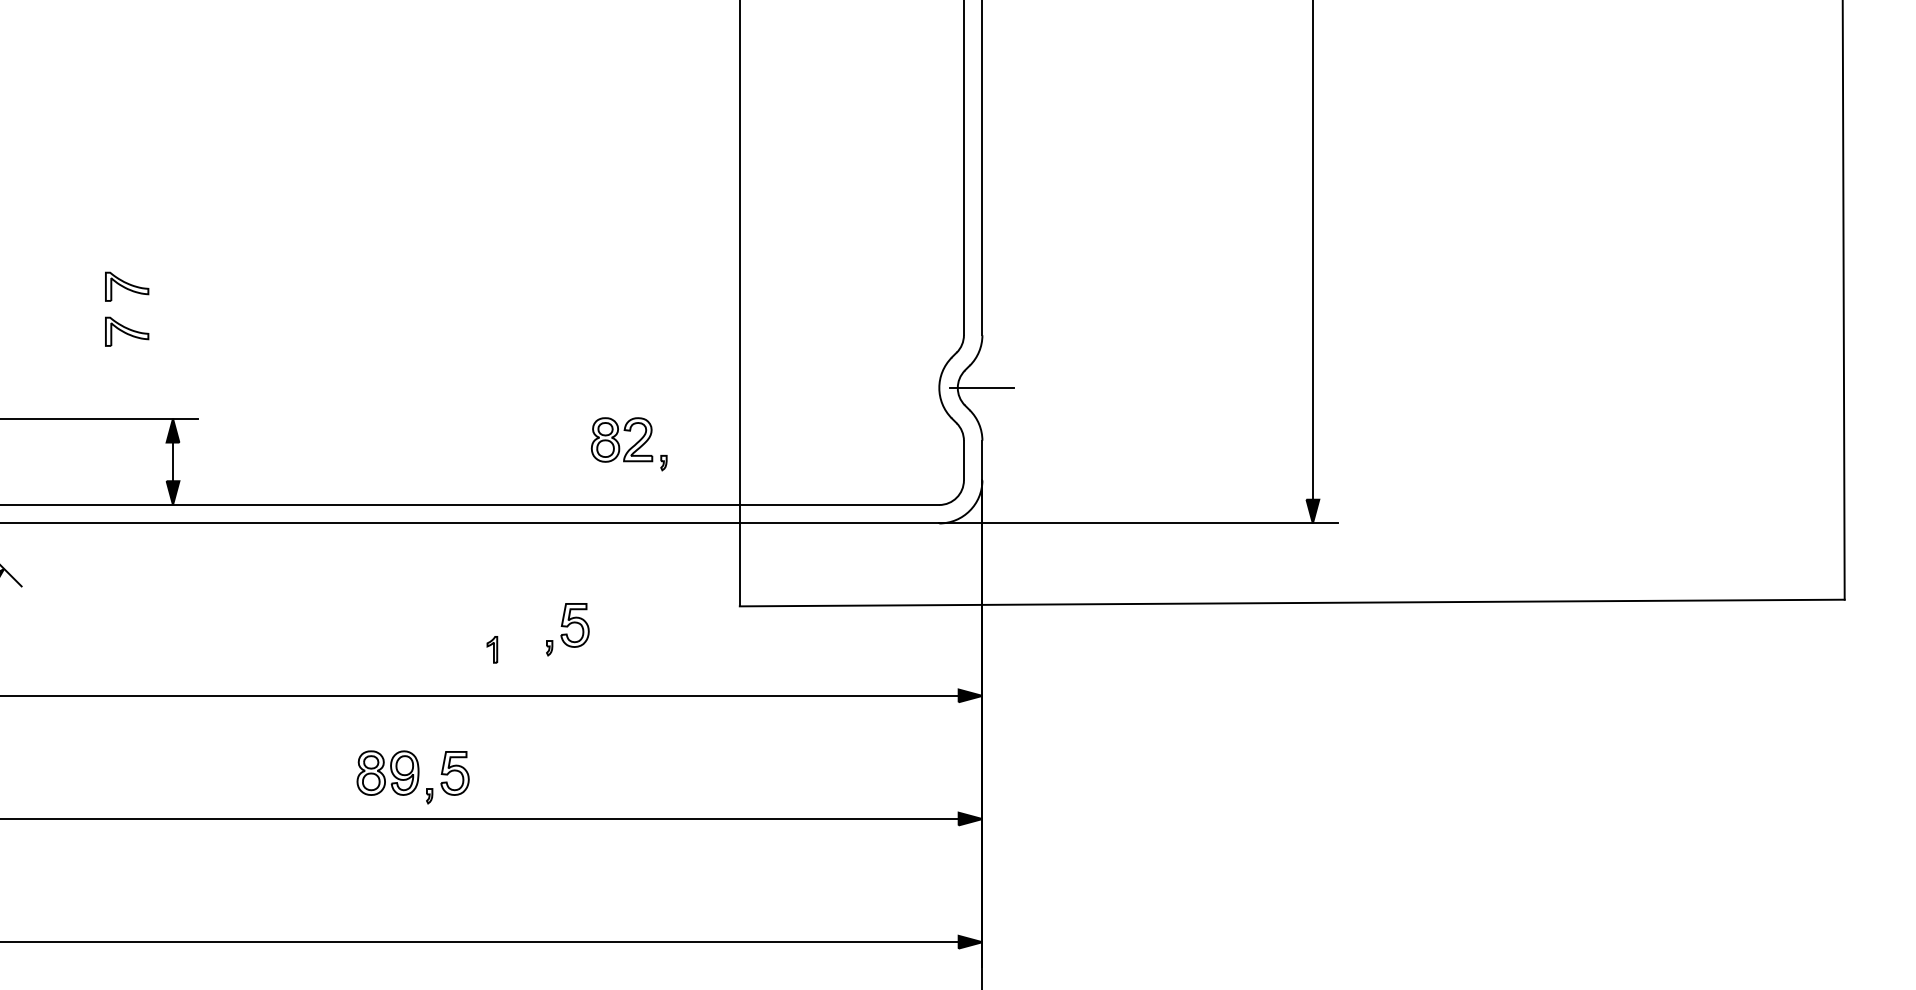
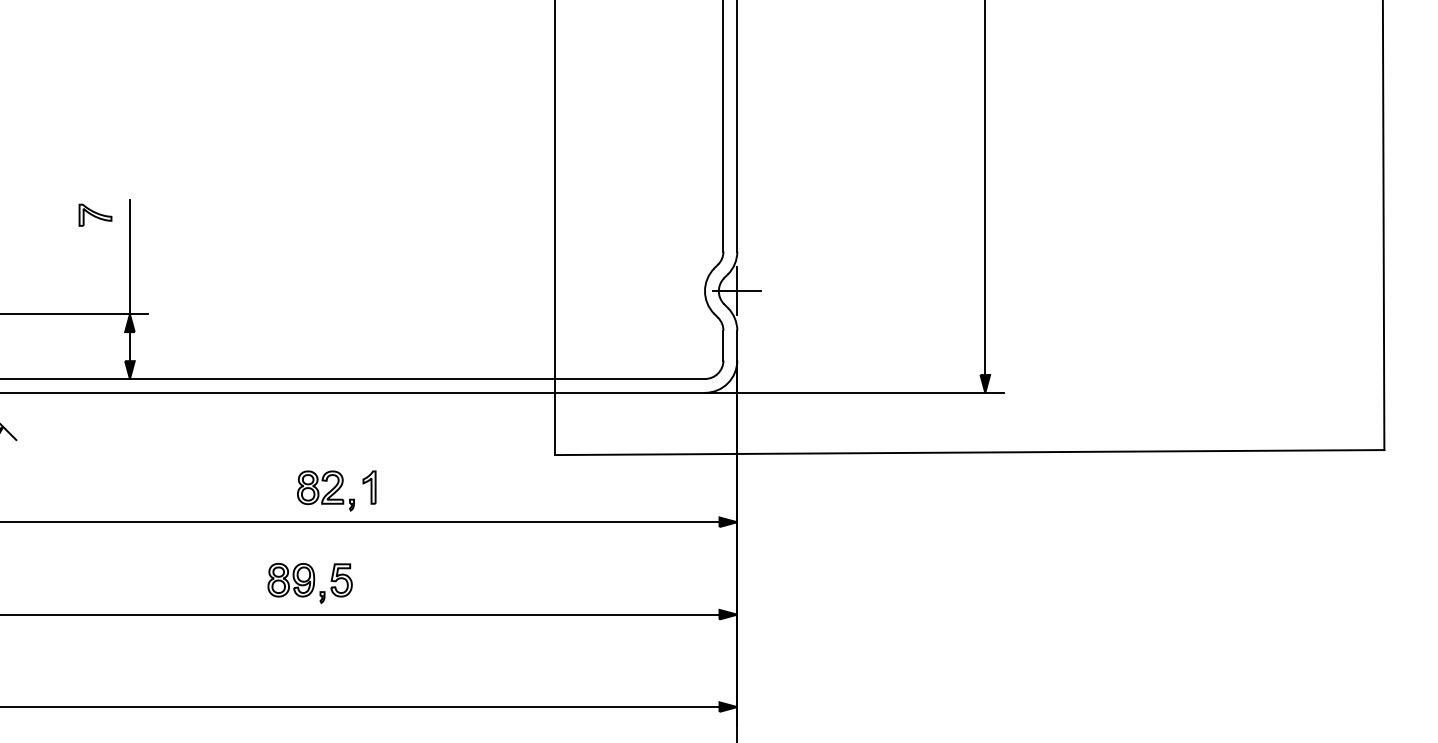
part: (127, 331) -> (95, 248), removed
line: (173, 342) -> (130, 257), added
line: (982, 387) -> (737, 290), added
part: (628, 444) -> (325, 491), moved
part: (567, 629) -> (425, 472), removed
part: (492, 649) -> (369, 487), size x1.67

